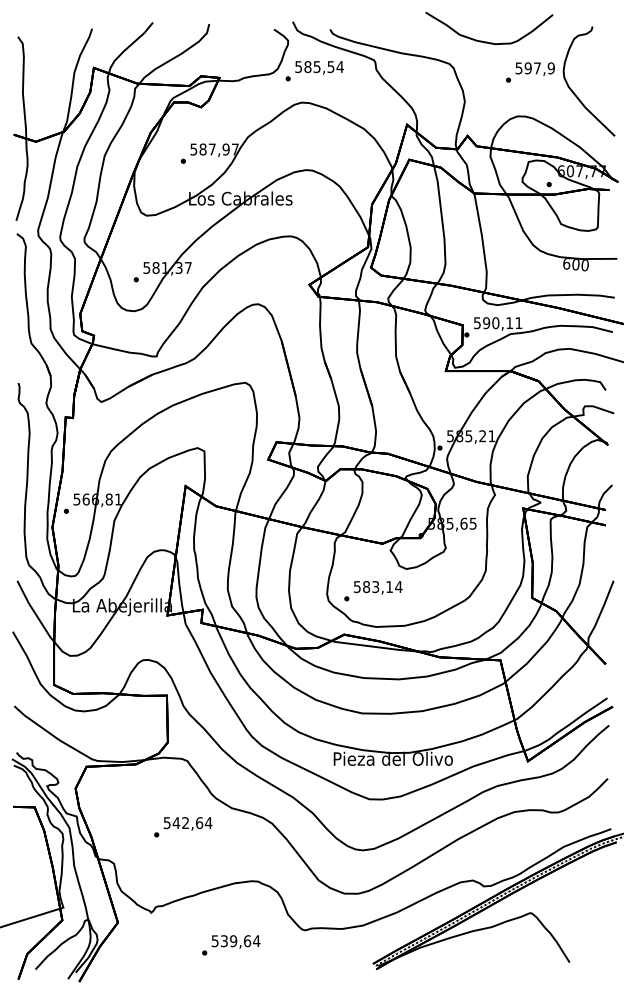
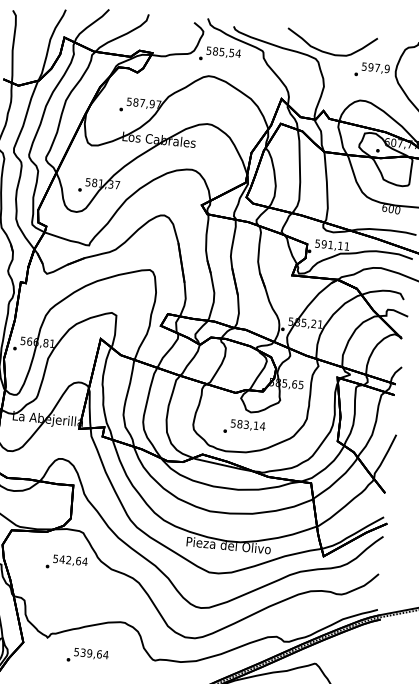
curve: (487, 41) -> (329, 52), moved
text: (495, 323) -> (330, 245), 590,11 -> 591,11
text: (373, 591) -> (244, 427), moved
text: (183, 827) -> (66, 563), moved
text: (231, 945) -> (87, 656), moved

